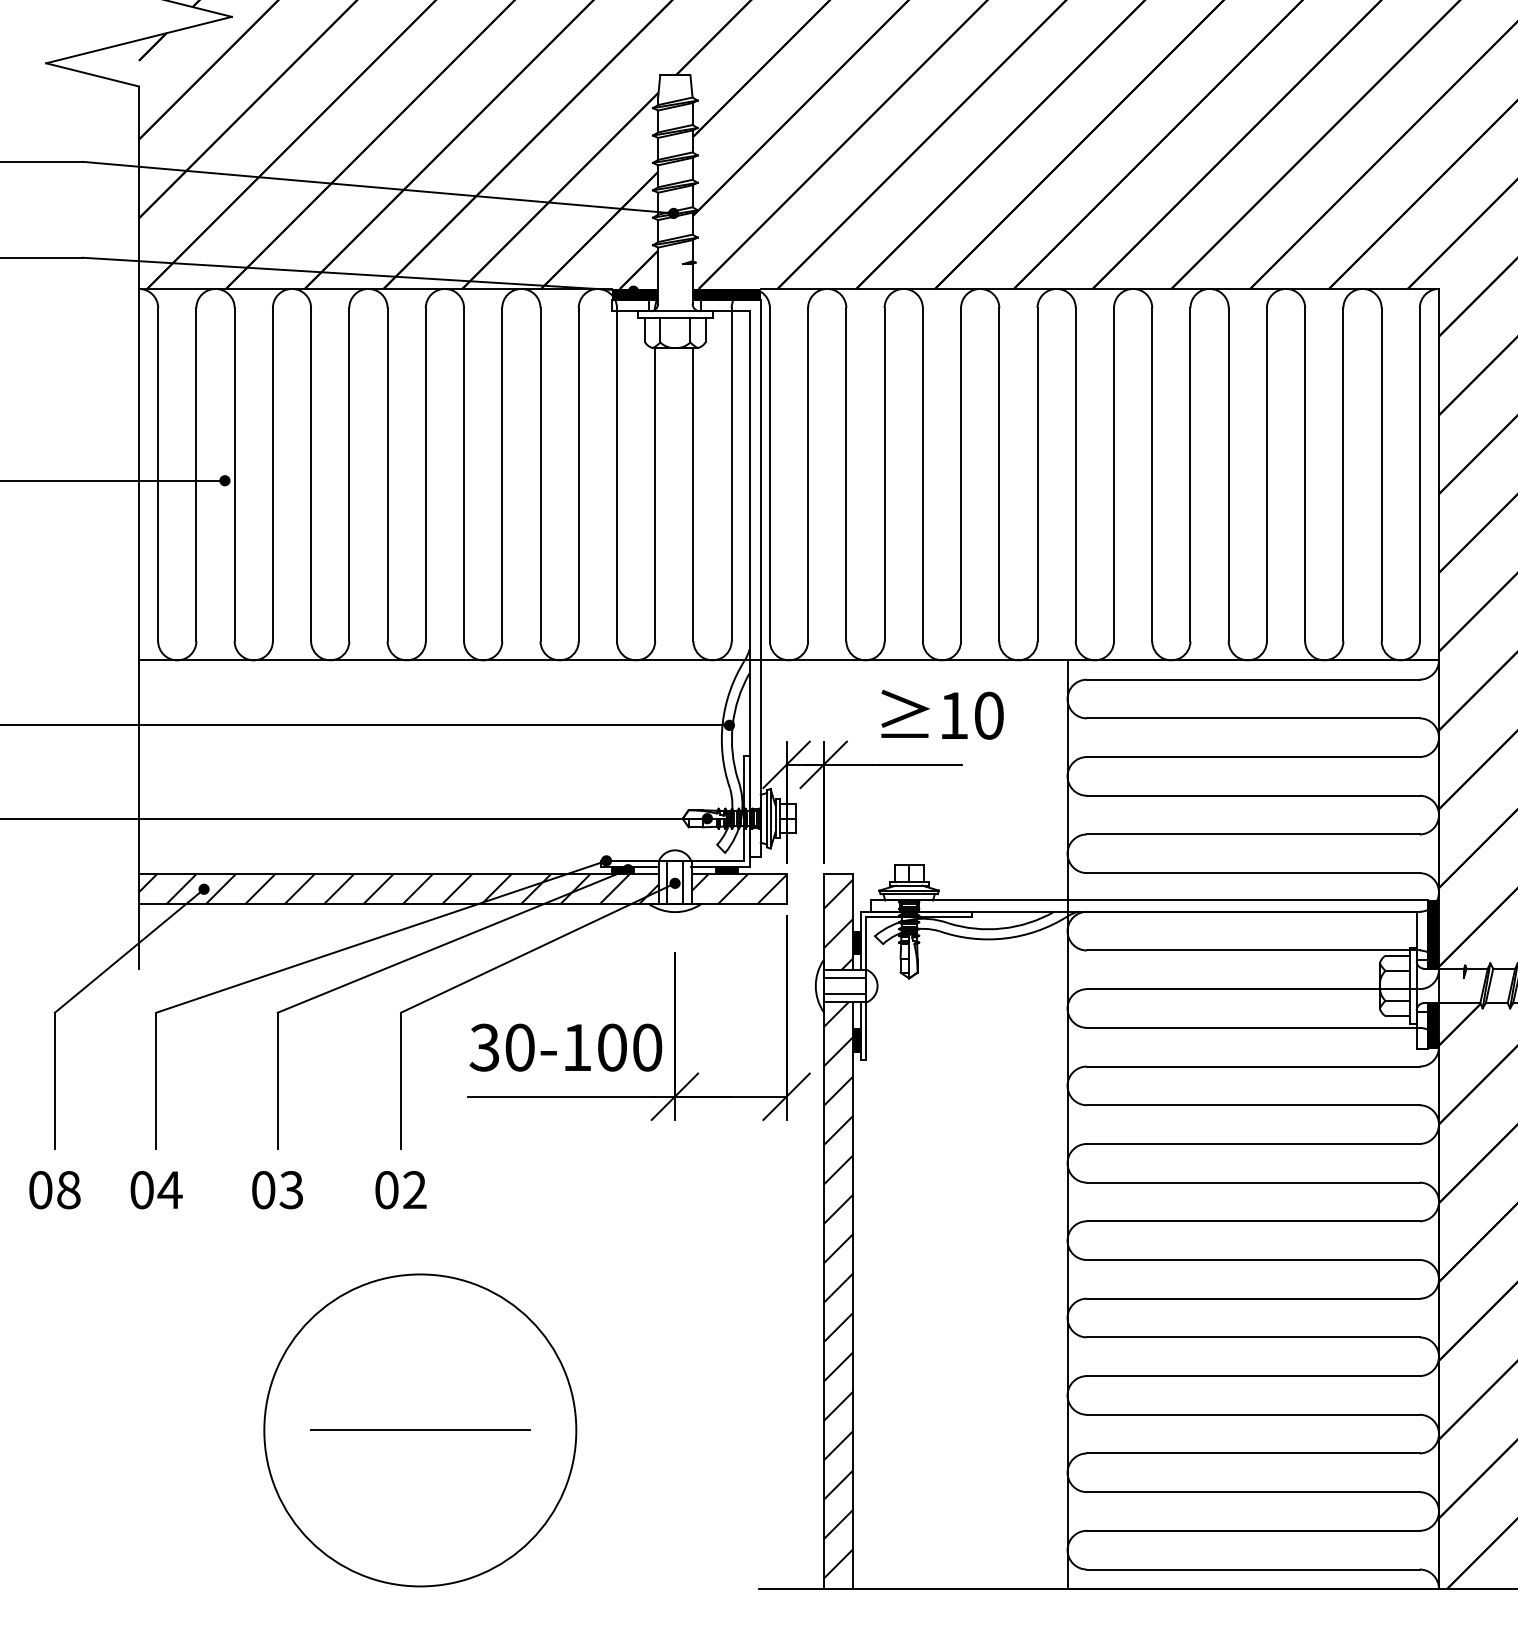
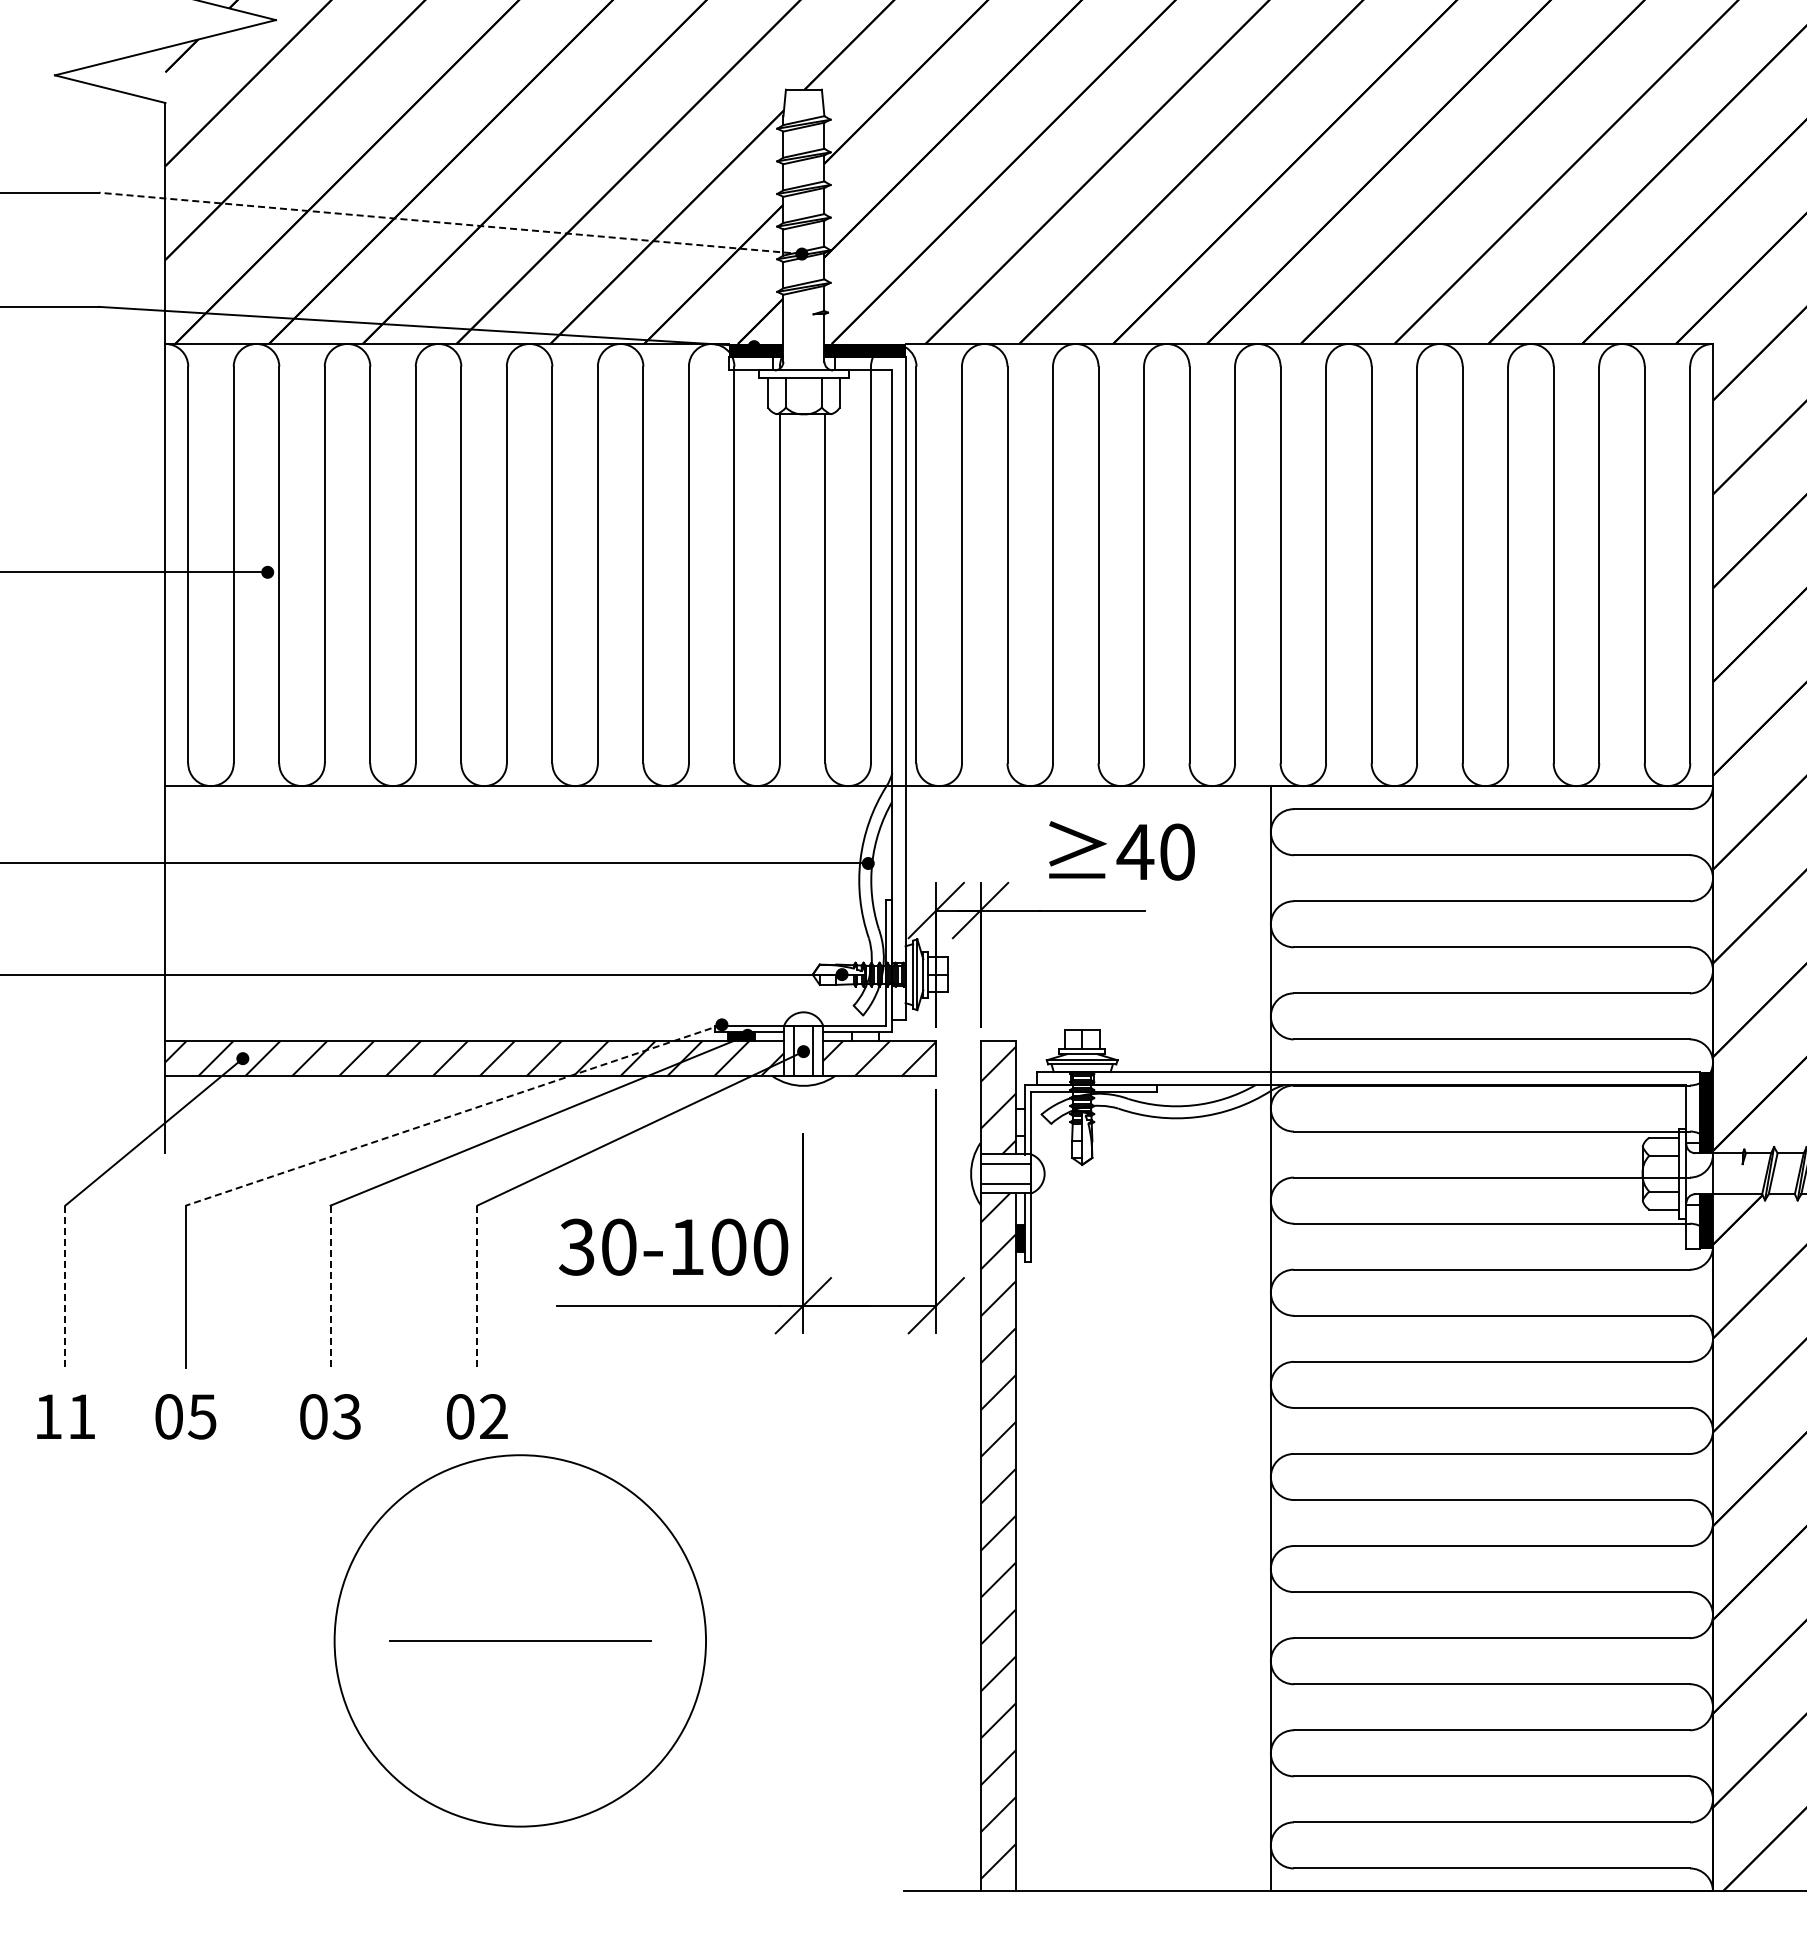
line: (378, 187) -> (450, 223), solid -> dashed
text: (953, 715) -> (1135, 851), 10 -> 40
fill: (727, 870) -> (865, 1036), removed
line: (381, 937) -> (453, 1115), solid -> dashed
fill: (856, 942) -> (1019, 1122), removed
line: (55, 1081) -> (65, 1287), solid -> dashed
line: (277, 1081) -> (330, 1287), solid -> dashed
line: (401, 1081) -> (477, 1287), solid -> dashed
text: (54, 1189) -> (64, 1416), 08 -> 11
text: (170, 1189) -> (202, 1416), 04 -> 05
part: (419, 1430) -> (519, 1640), moved

